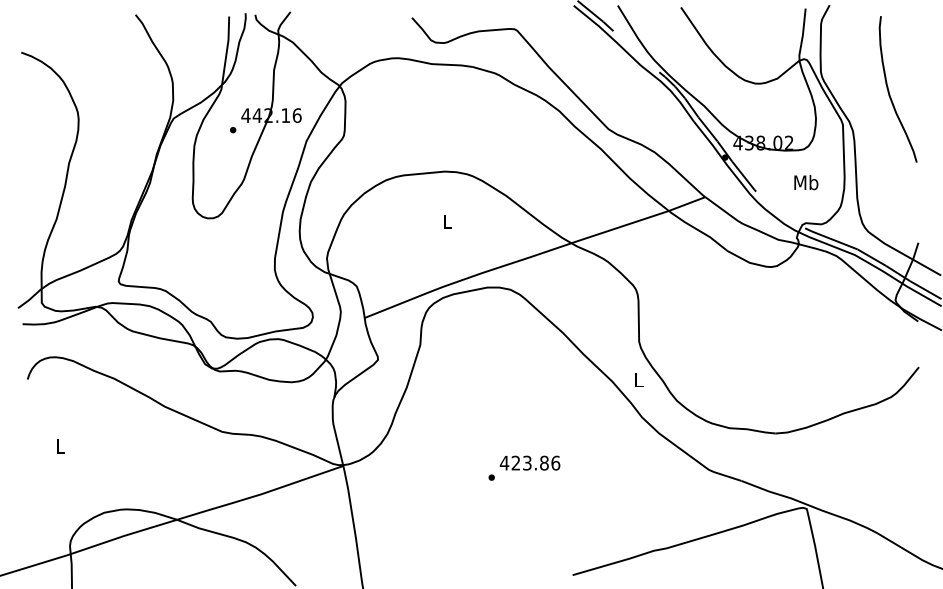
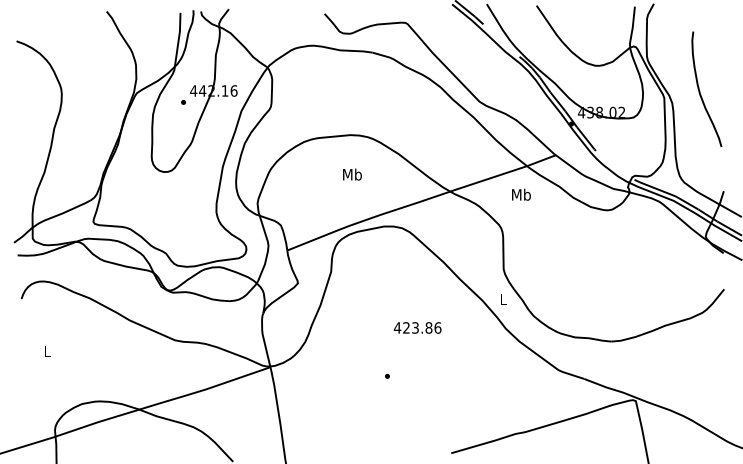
curve: (890, 92) -> (700, 91), moved
text: (806, 182) -> (521, 194), moved
text: (447, 221) -> (352, 174), L -> Mb
text: (529, 462) -> (417, 327), moved

